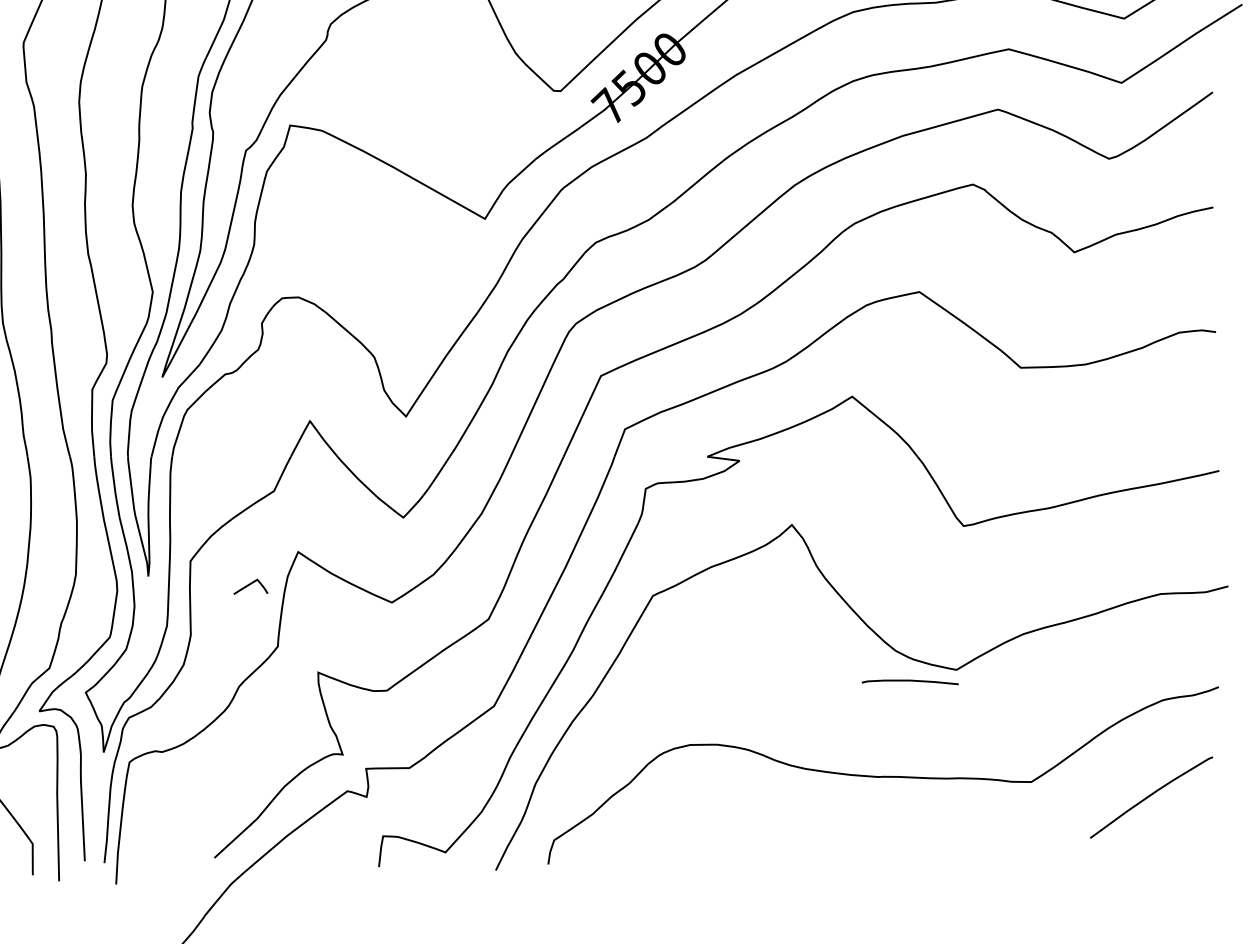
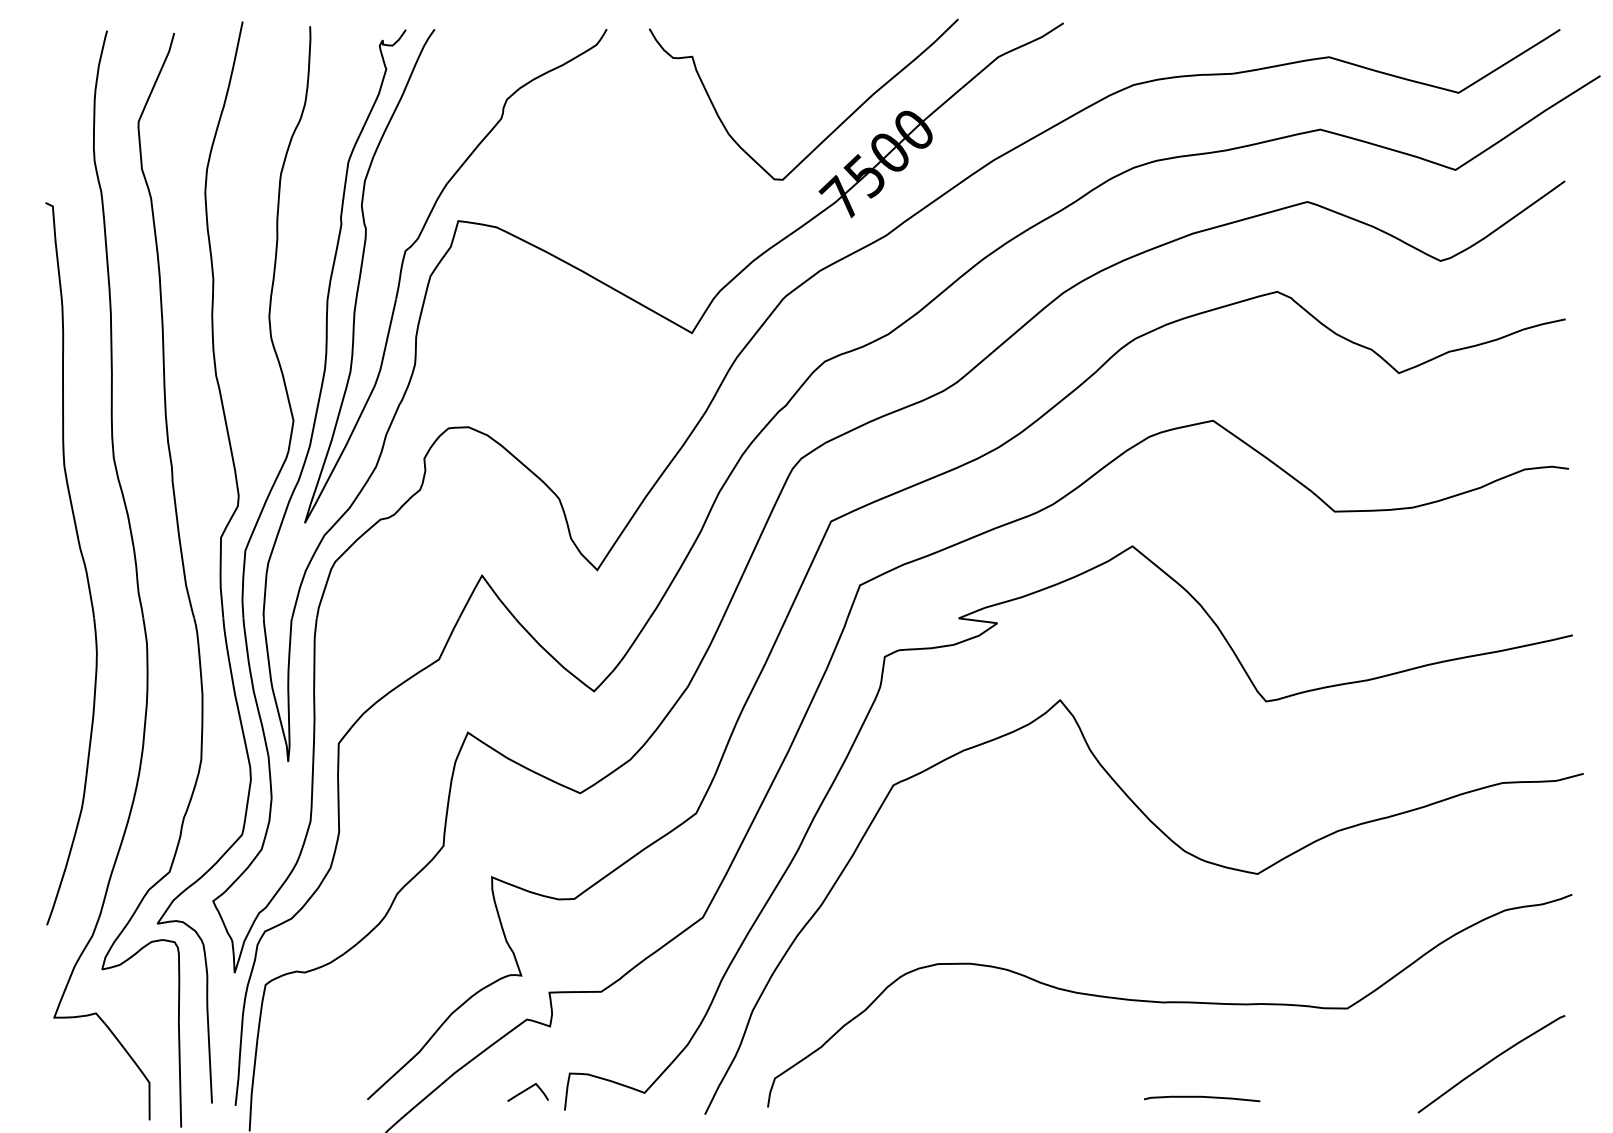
curve: (250, 585) -> (527, 1090), moved
curve: (910, 681) -> (1202, 1097), moved
curve: (1150, 796) -> (1490, 1062), moved

